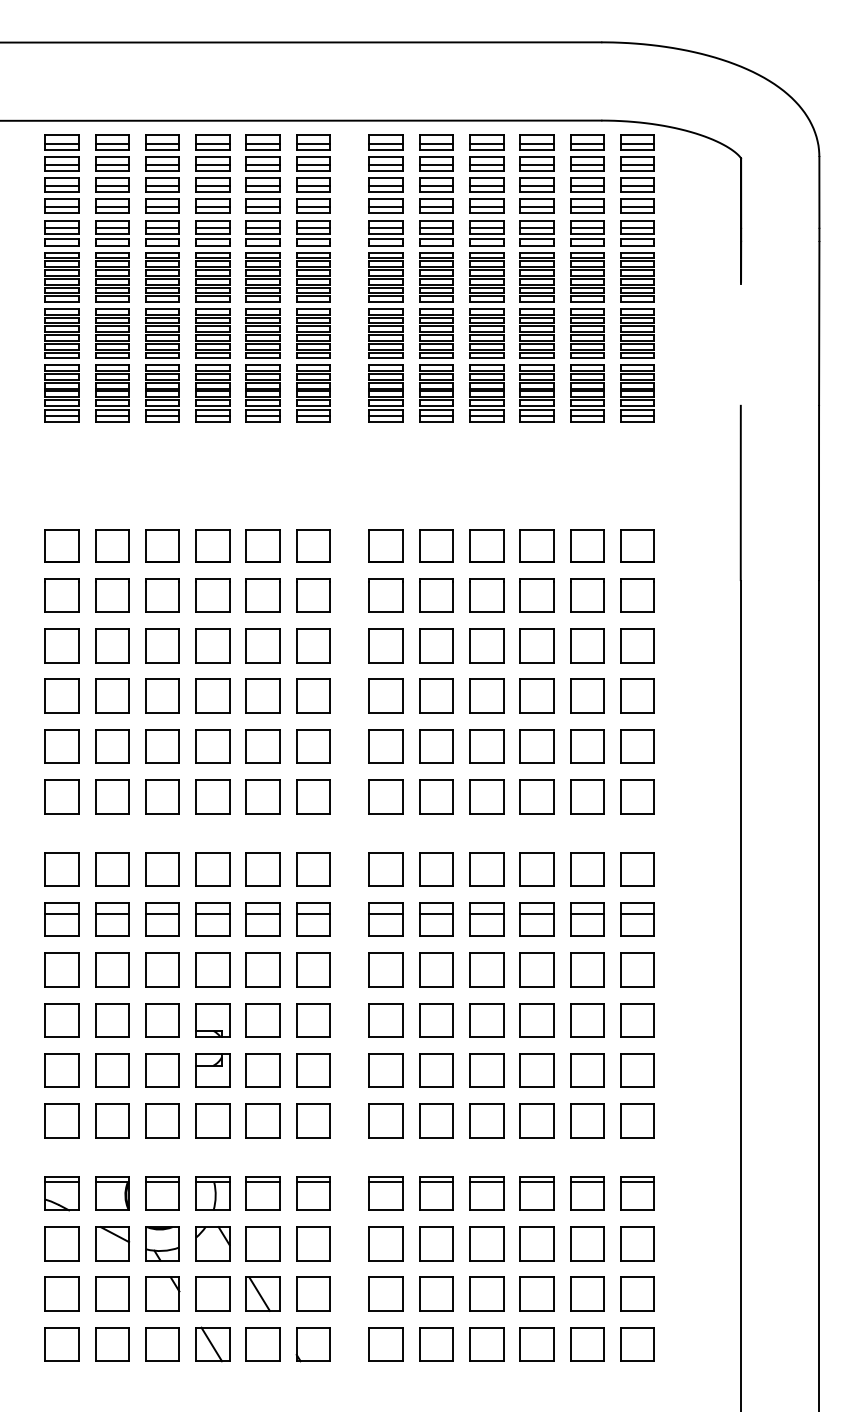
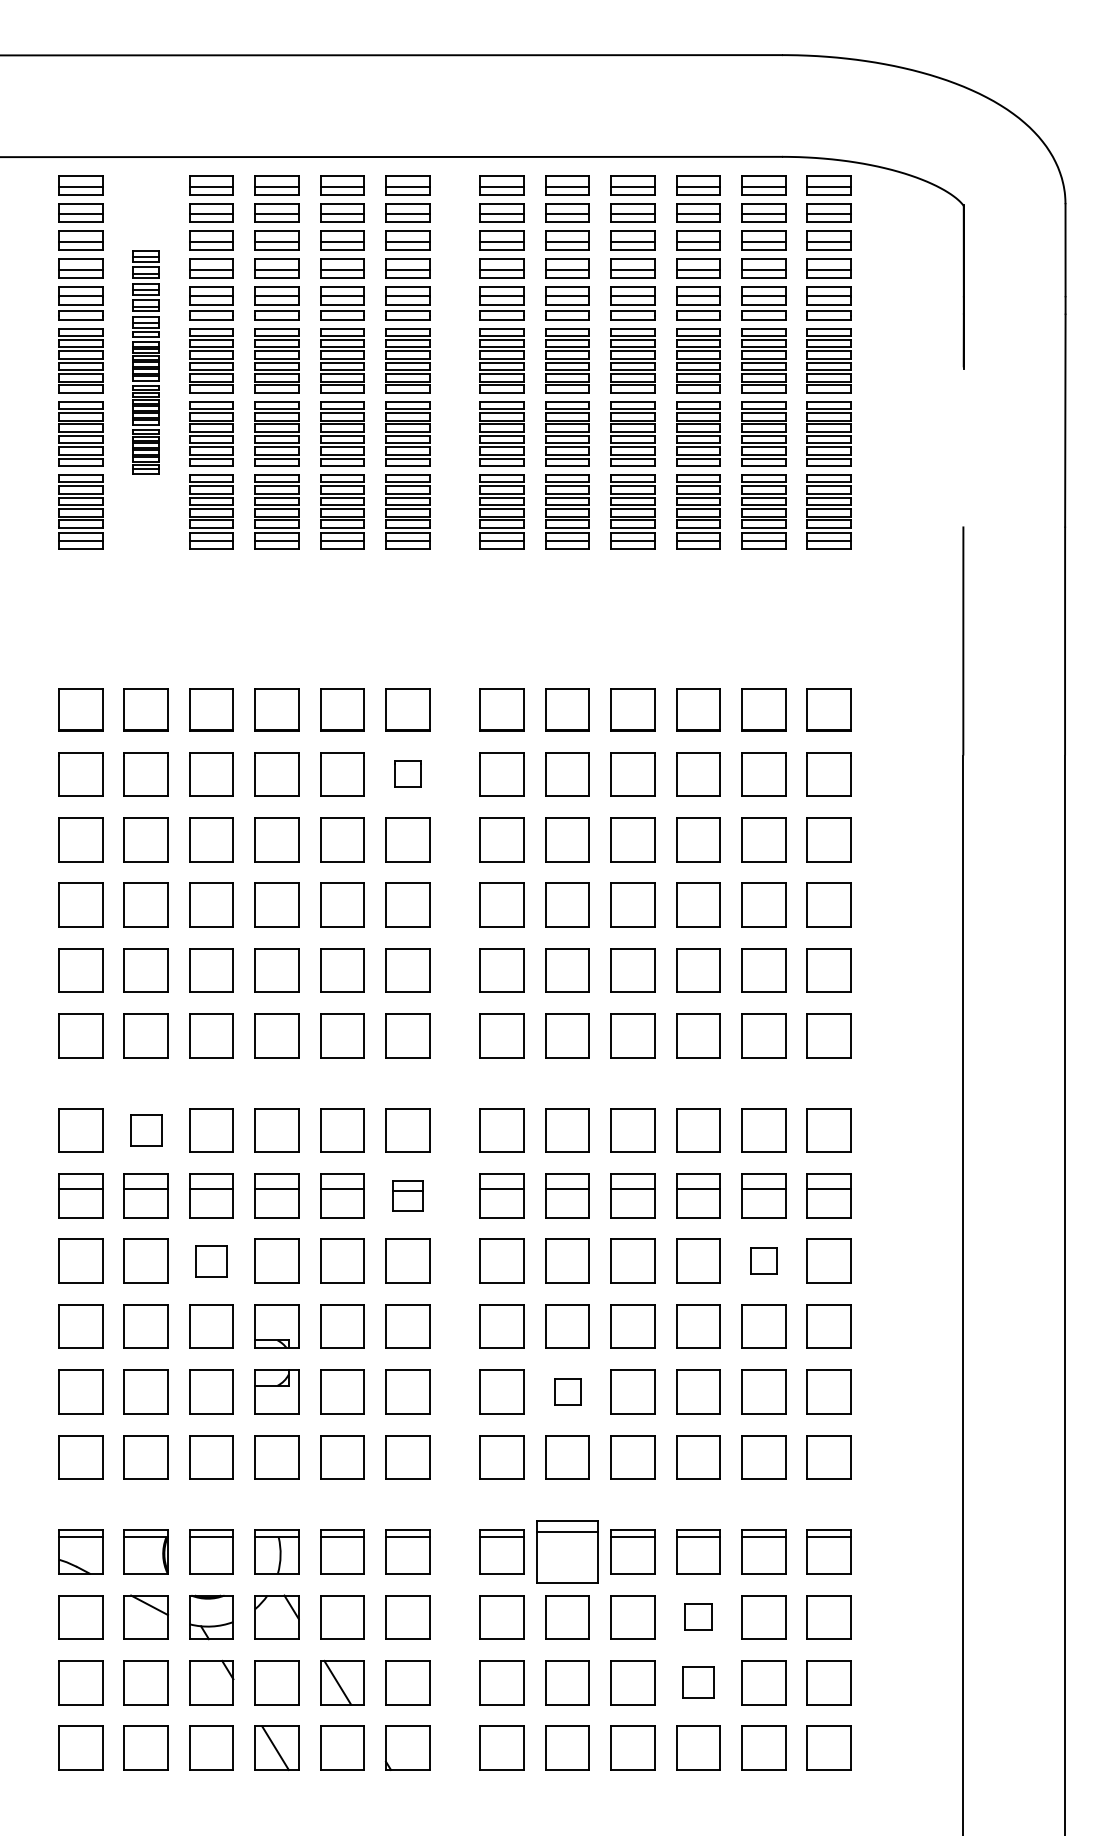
part: (112, 278) -> (146, 362), size x0.6
part: (313, 595) -> (407, 774), size x0.6
part: (112, 869) -> (146, 1130), size x0.7
part: (313, 919) -> (407, 1195), size x0.7
part: (162, 969) -> (211, 1260), size x0.7
part: (587, 969) -> (764, 1260), size x0.6
part: (436, 1070) -> (567, 1391), size x0.6
part: (436, 1193) -> (567, 1551), size x1.4
part: (536, 1243) -> (697, 1616), size x0.6
part: (536, 1293) -> (697, 1681), size x0.7

